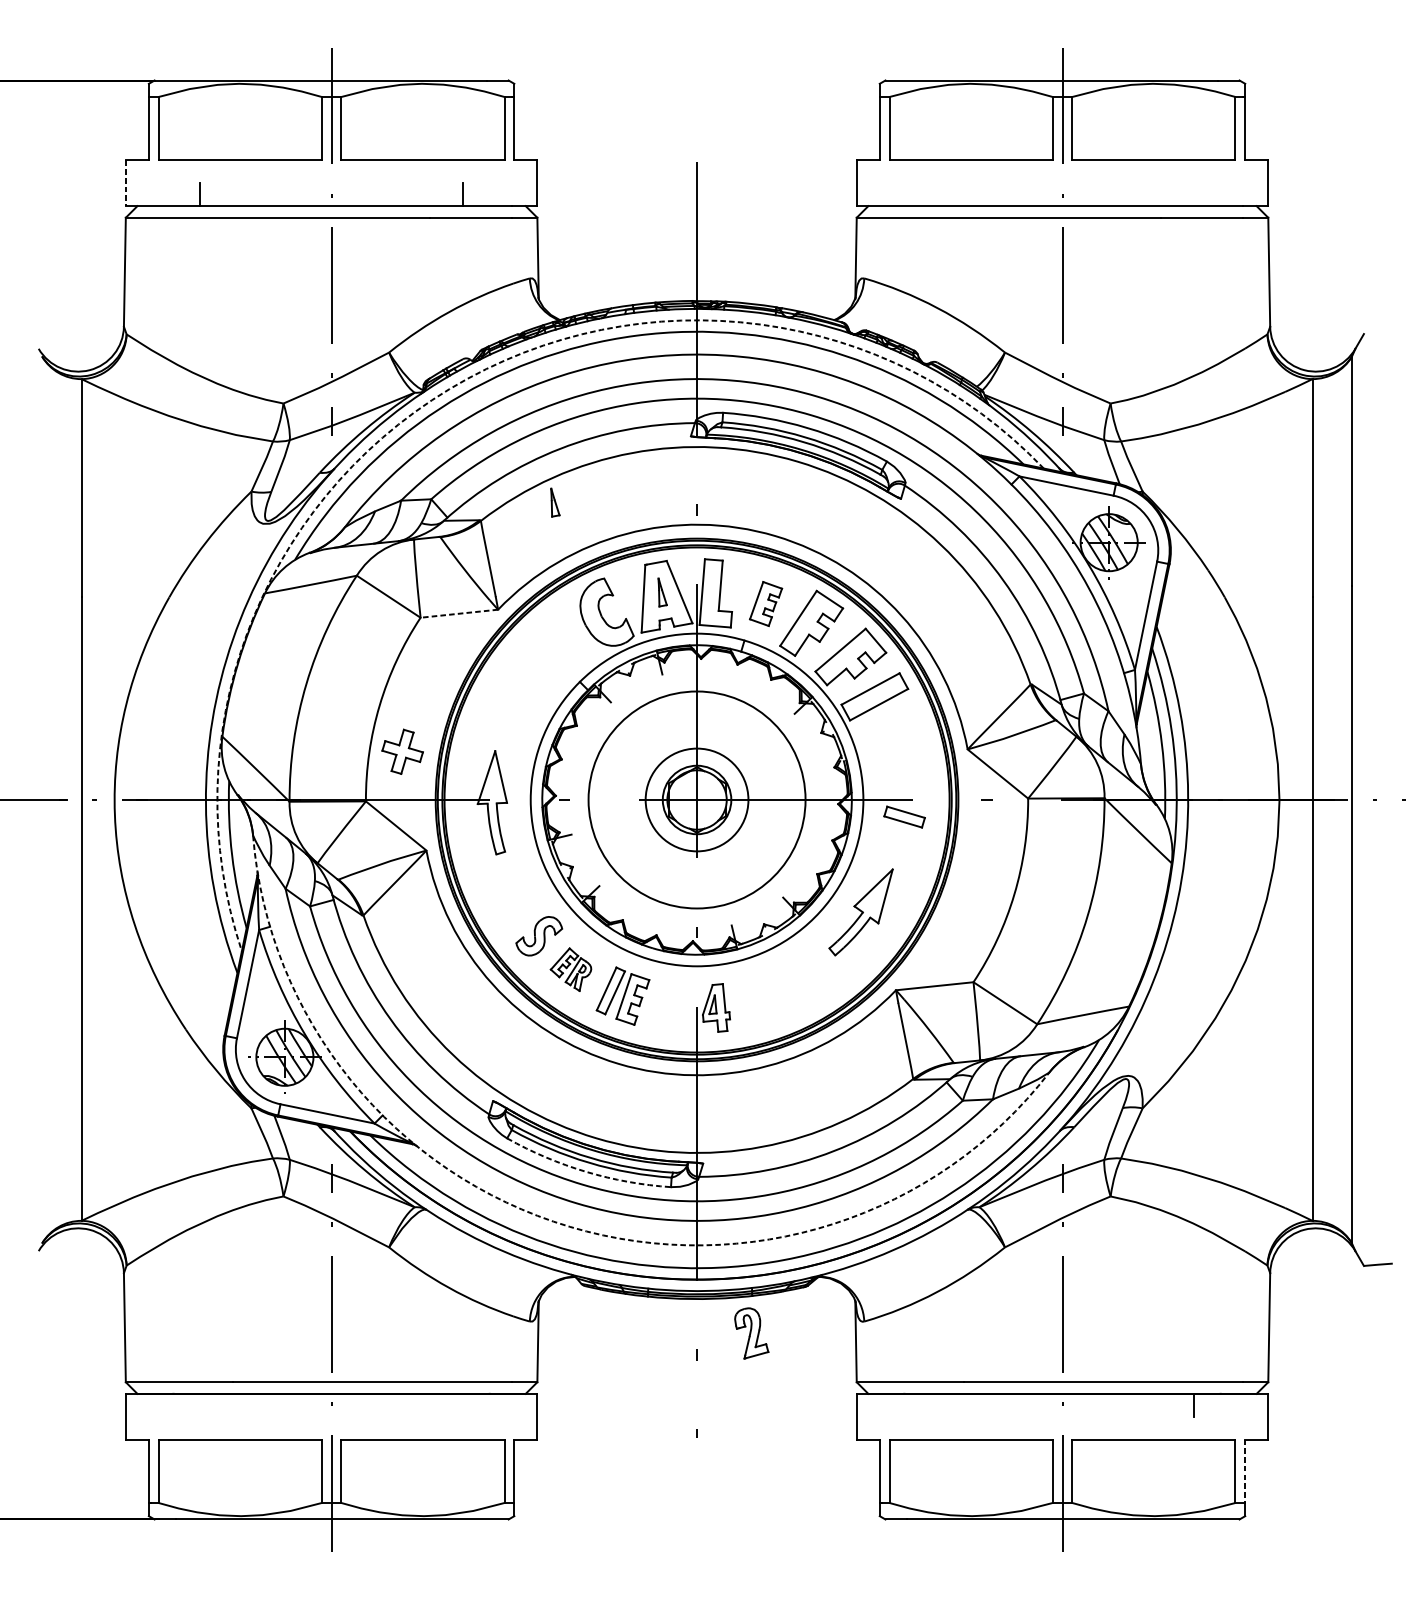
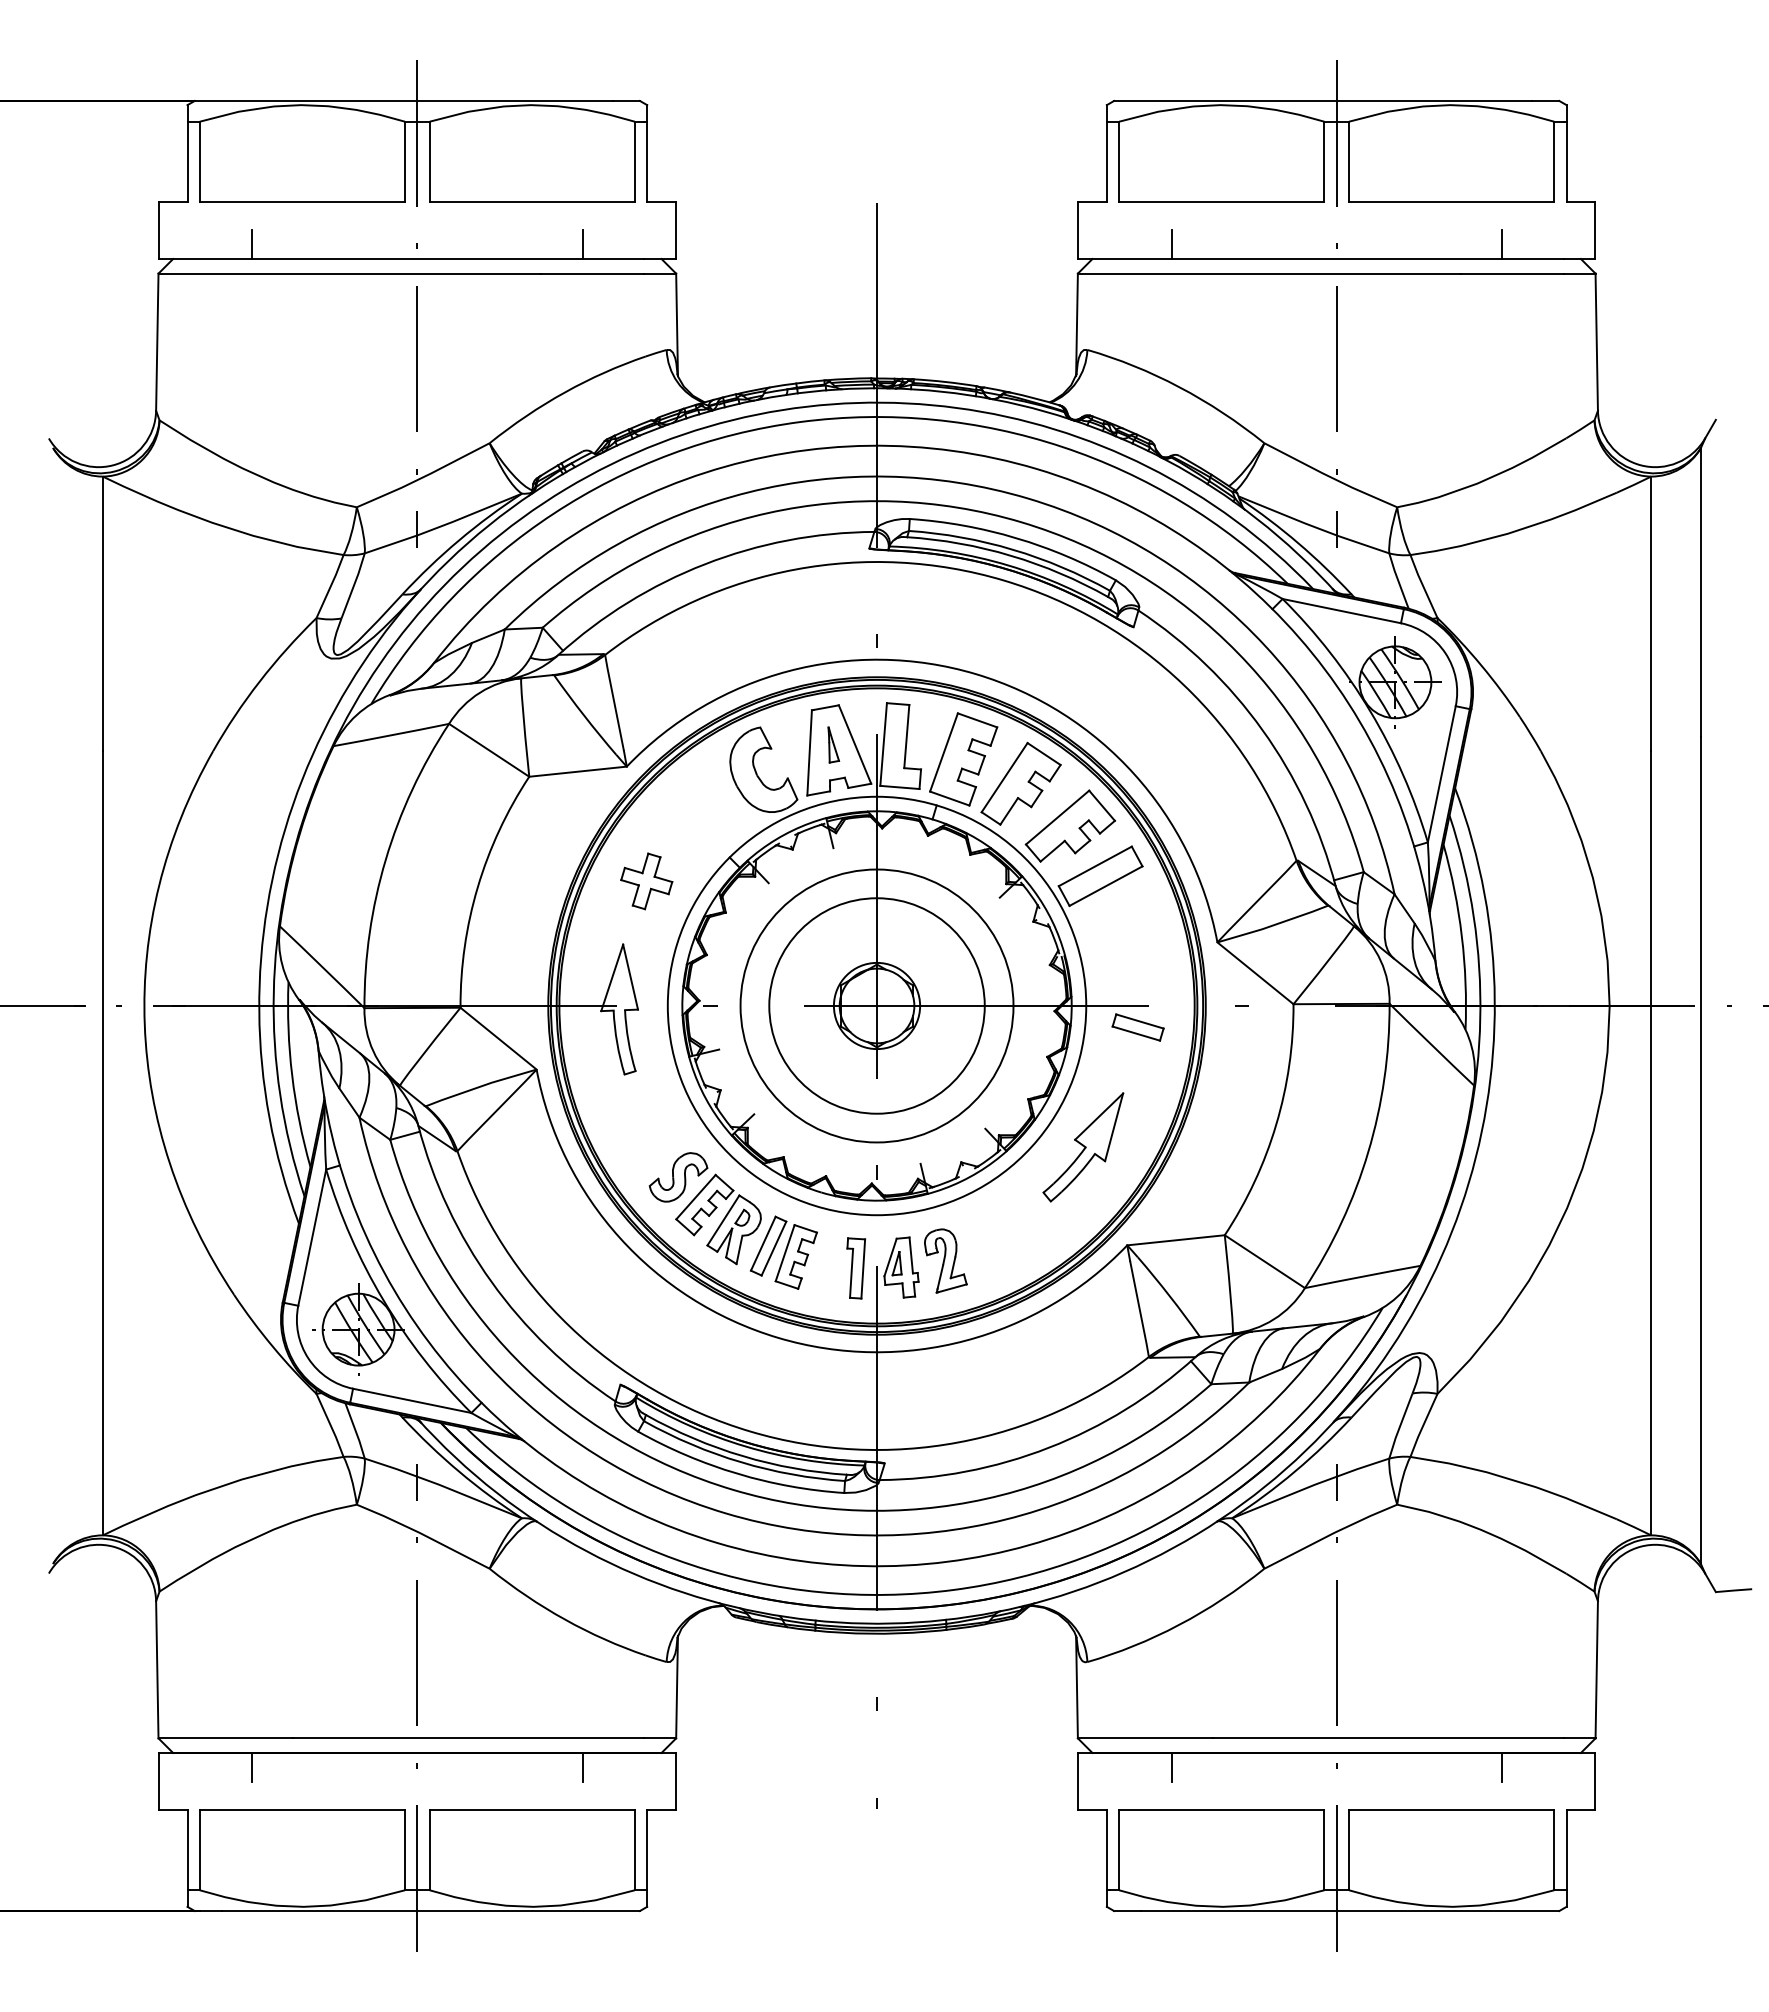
line: (125, 183) -> (158, 230), dashed -> solid
line: (931, 194) -> (1171, 244), added
line: (1193, 194) -> (1501, 244), added
arc: (449, 389) -> (565, 489), dashed -> solid
part: (555, 502) -> (698, 631), removed
part: (765, 604) -> (963, 759), size x1.67
line: (458, 613) -> (577, 771), dashed -> solid
part: (402, 751) -> (646, 881), moved
circle: (696, 799) -> (876, 1005), size x1.67
part: (571, 969) -> (718, 1219), size x1.67
part: (680, 1008) -> (856, 1268), added
arc: (586, 1171) -> (737, 1473), dashed -> solid
arc: (570, 1226) -> (717, 1542), dashed -> solid
part: (751, 1333) -> (945, 1260), moved
line: (200, 1404) -> (252, 1766), added
line: (462, 1404) -> (582, 1766), added
line: (931, 1404) -> (1171, 1766), added
line: (1245, 1471) -> (1566, 1850), dashed -> solid

